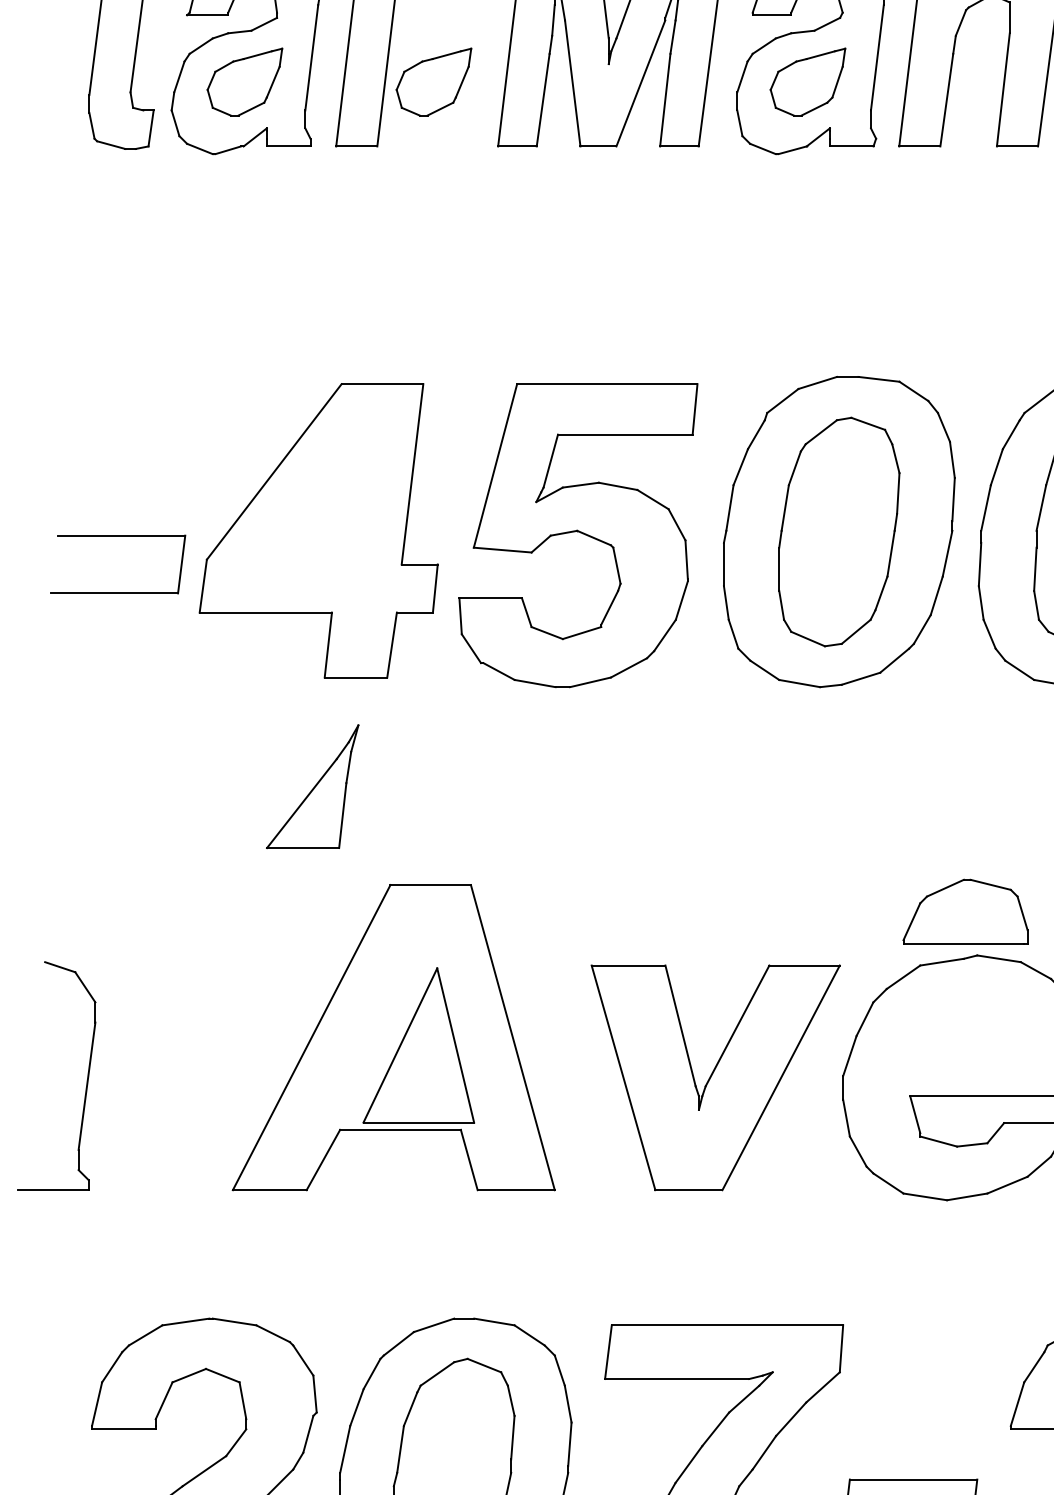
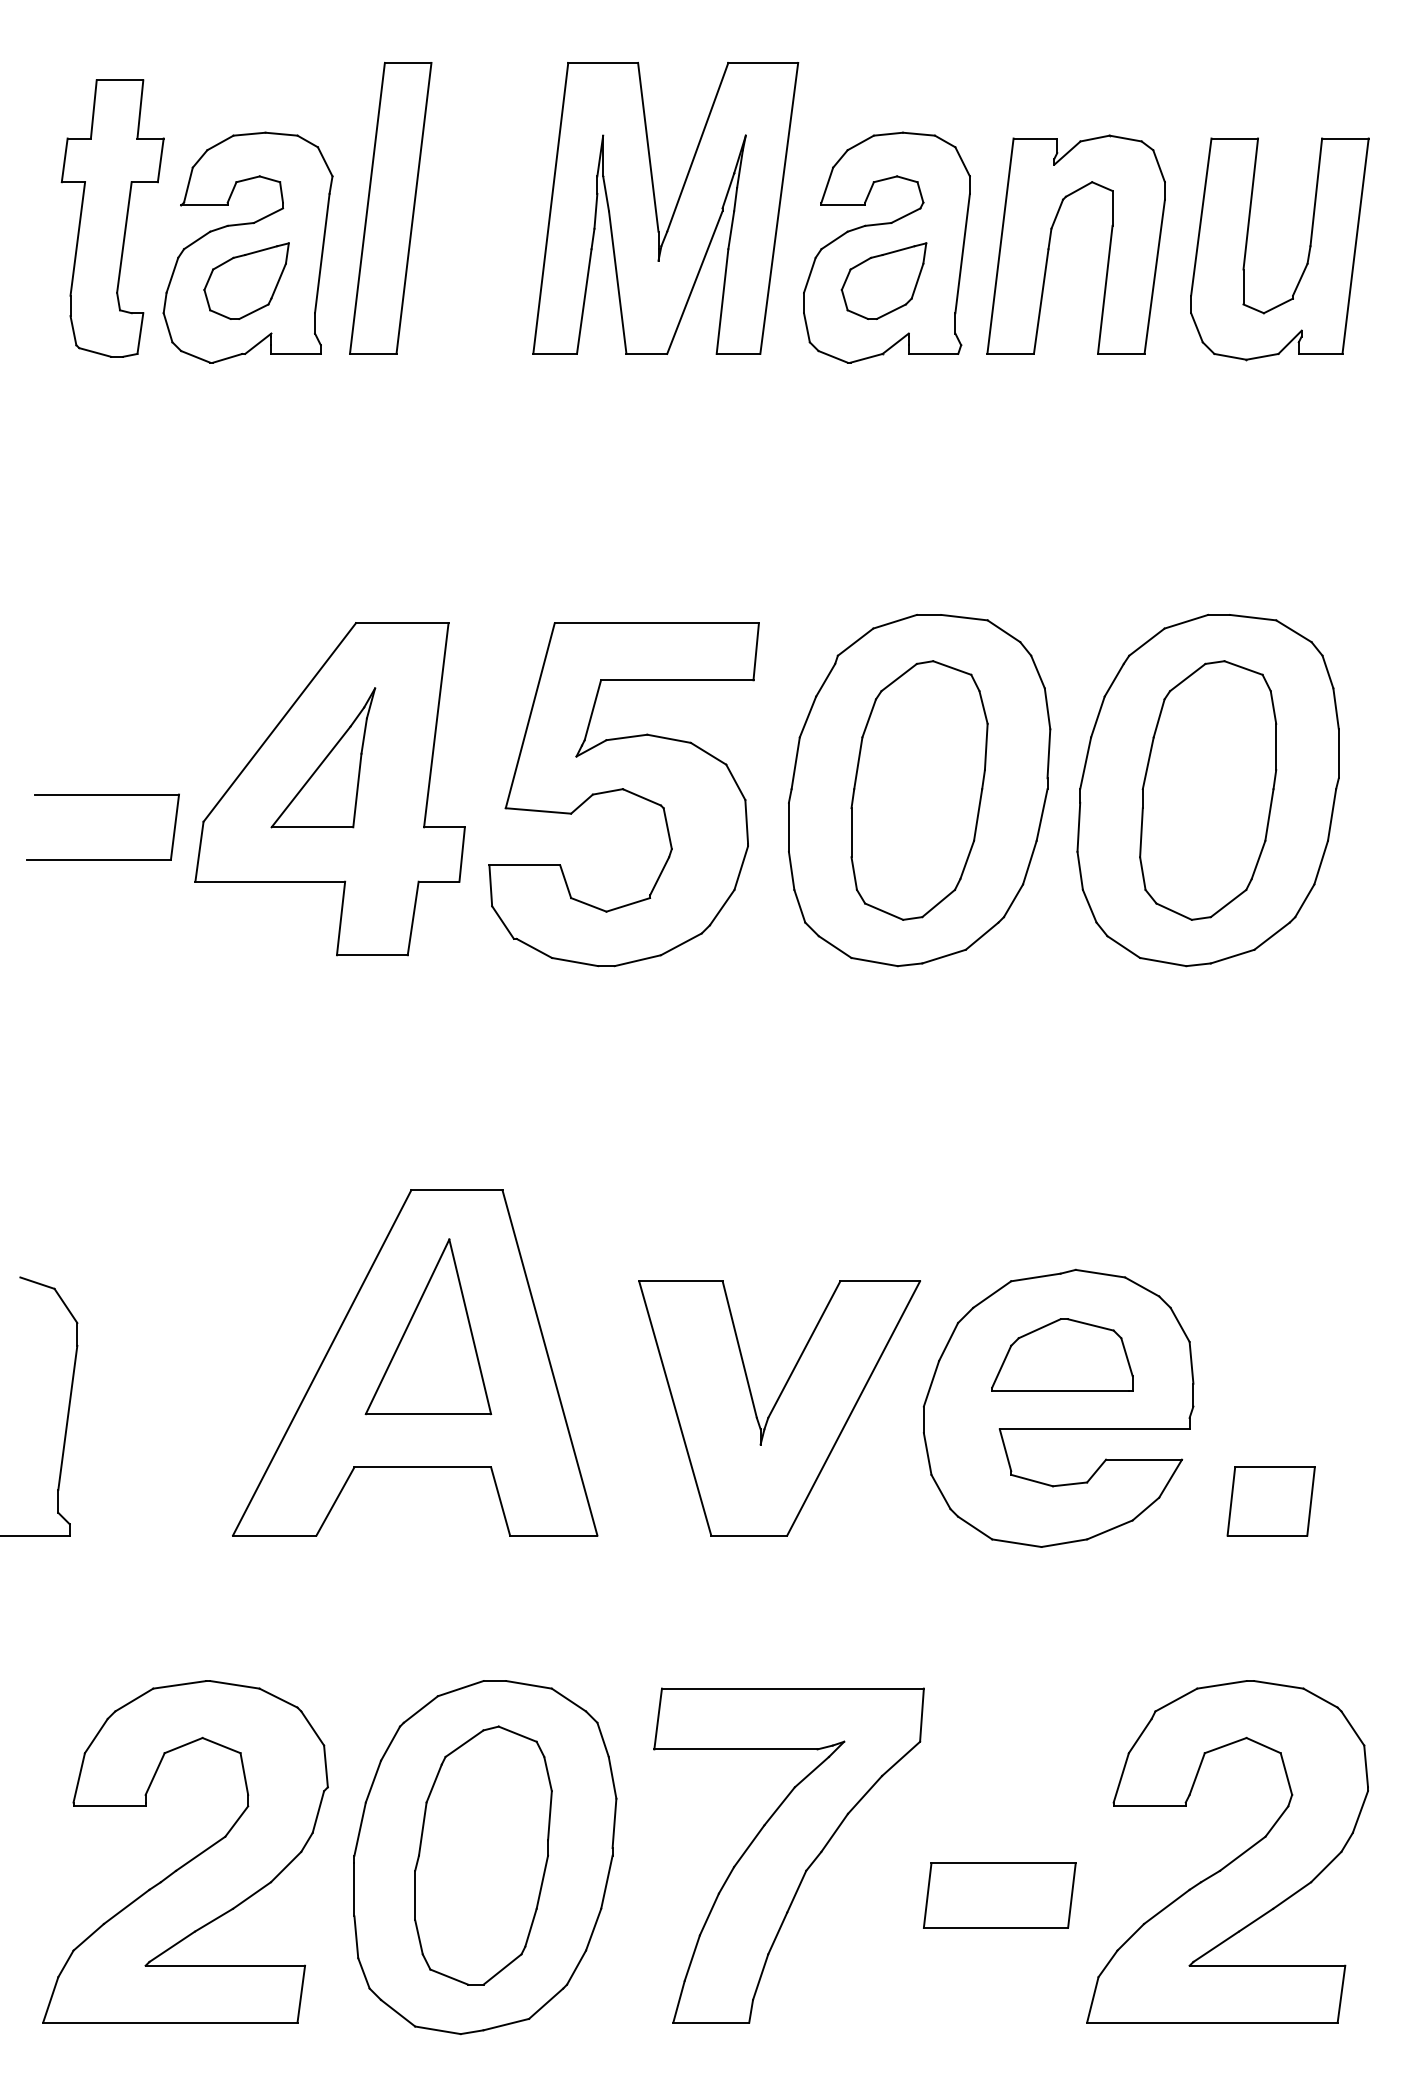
part: (433, 81) -> (460, 280), removed
part: (312, 786) -> (323, 757), moved
part: (965, 910) -> (1062, 1354), moved
part: (418, 1045) -> (428, 1326), moved

